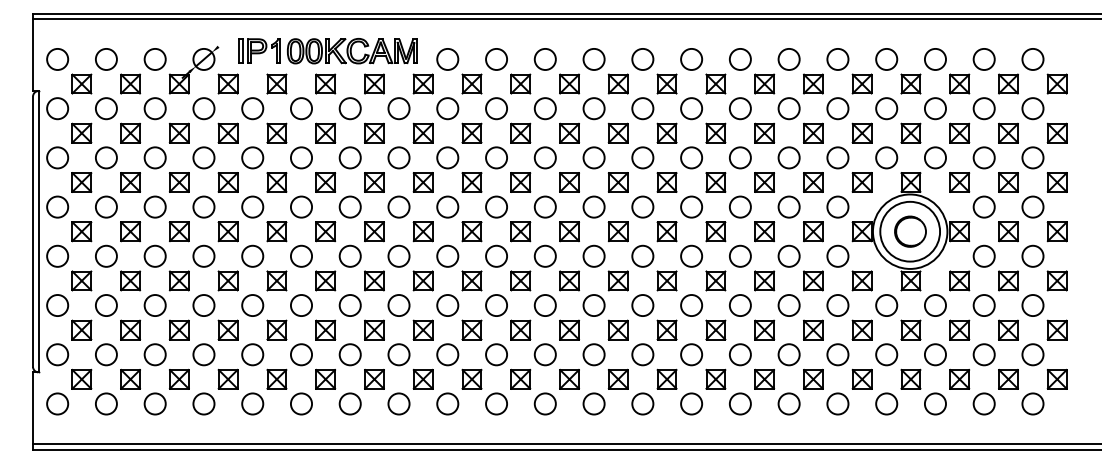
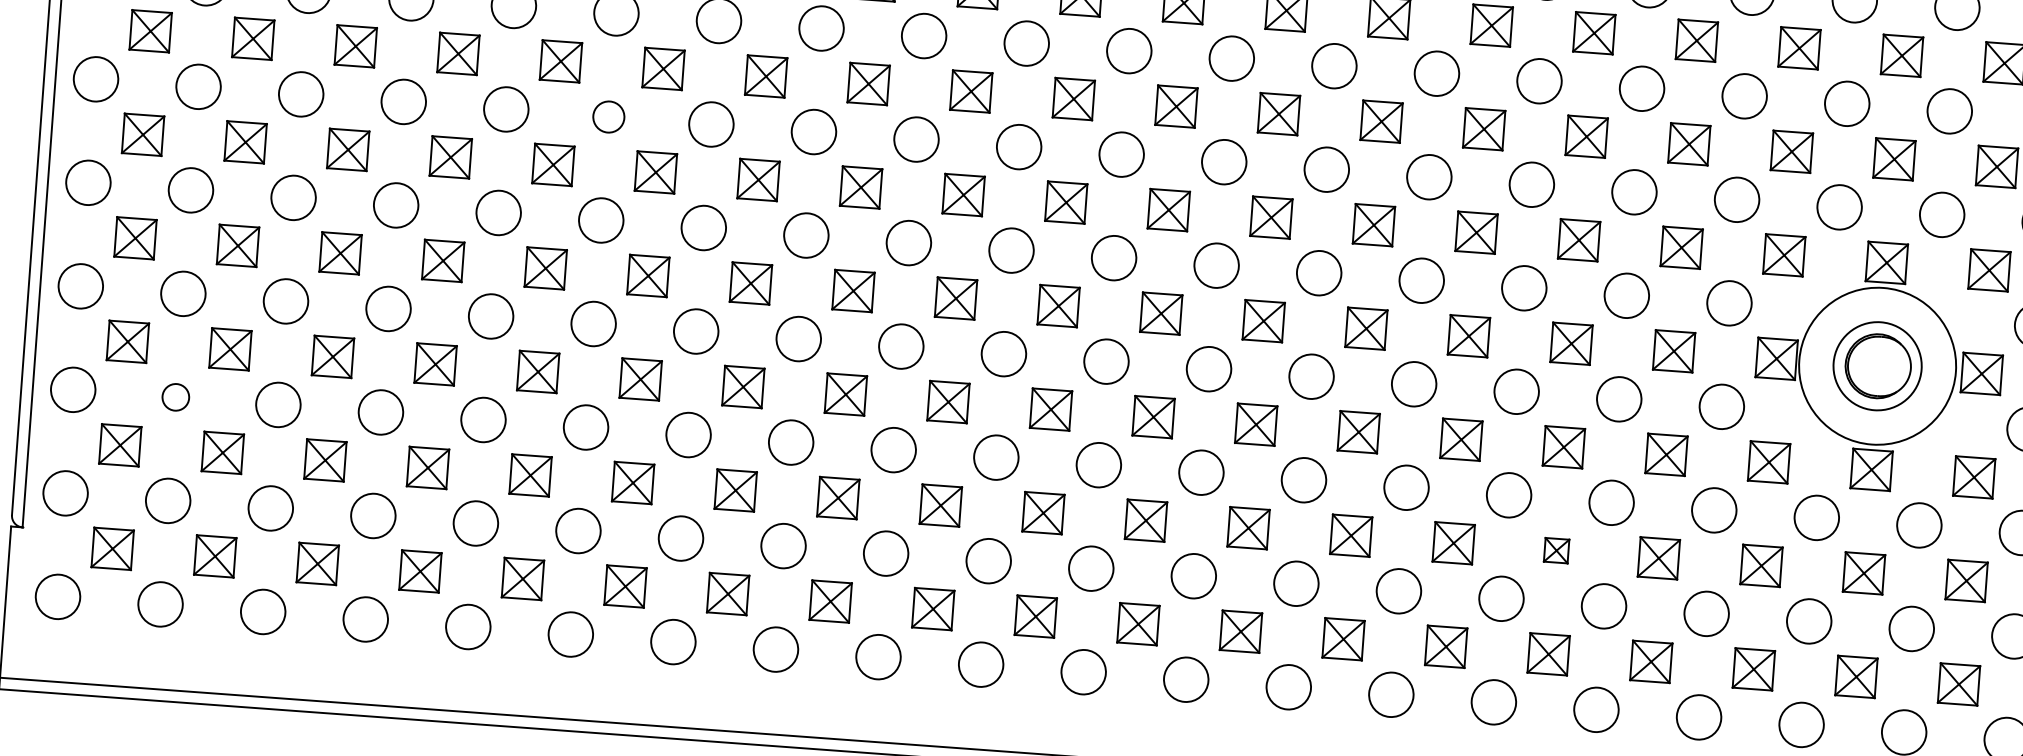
circle: (301, 157) -> (608, 116), size x0.7
circle: (910, 231) -> (1878, 365), size x0.7
circle: (106, 305) -> (175, 397), size x0.6
part: (764, 329) -> (1556, 549), size x0.6

